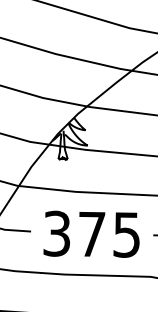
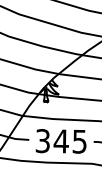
text: (90, 234) -> (60, 141), 375 -> 345

